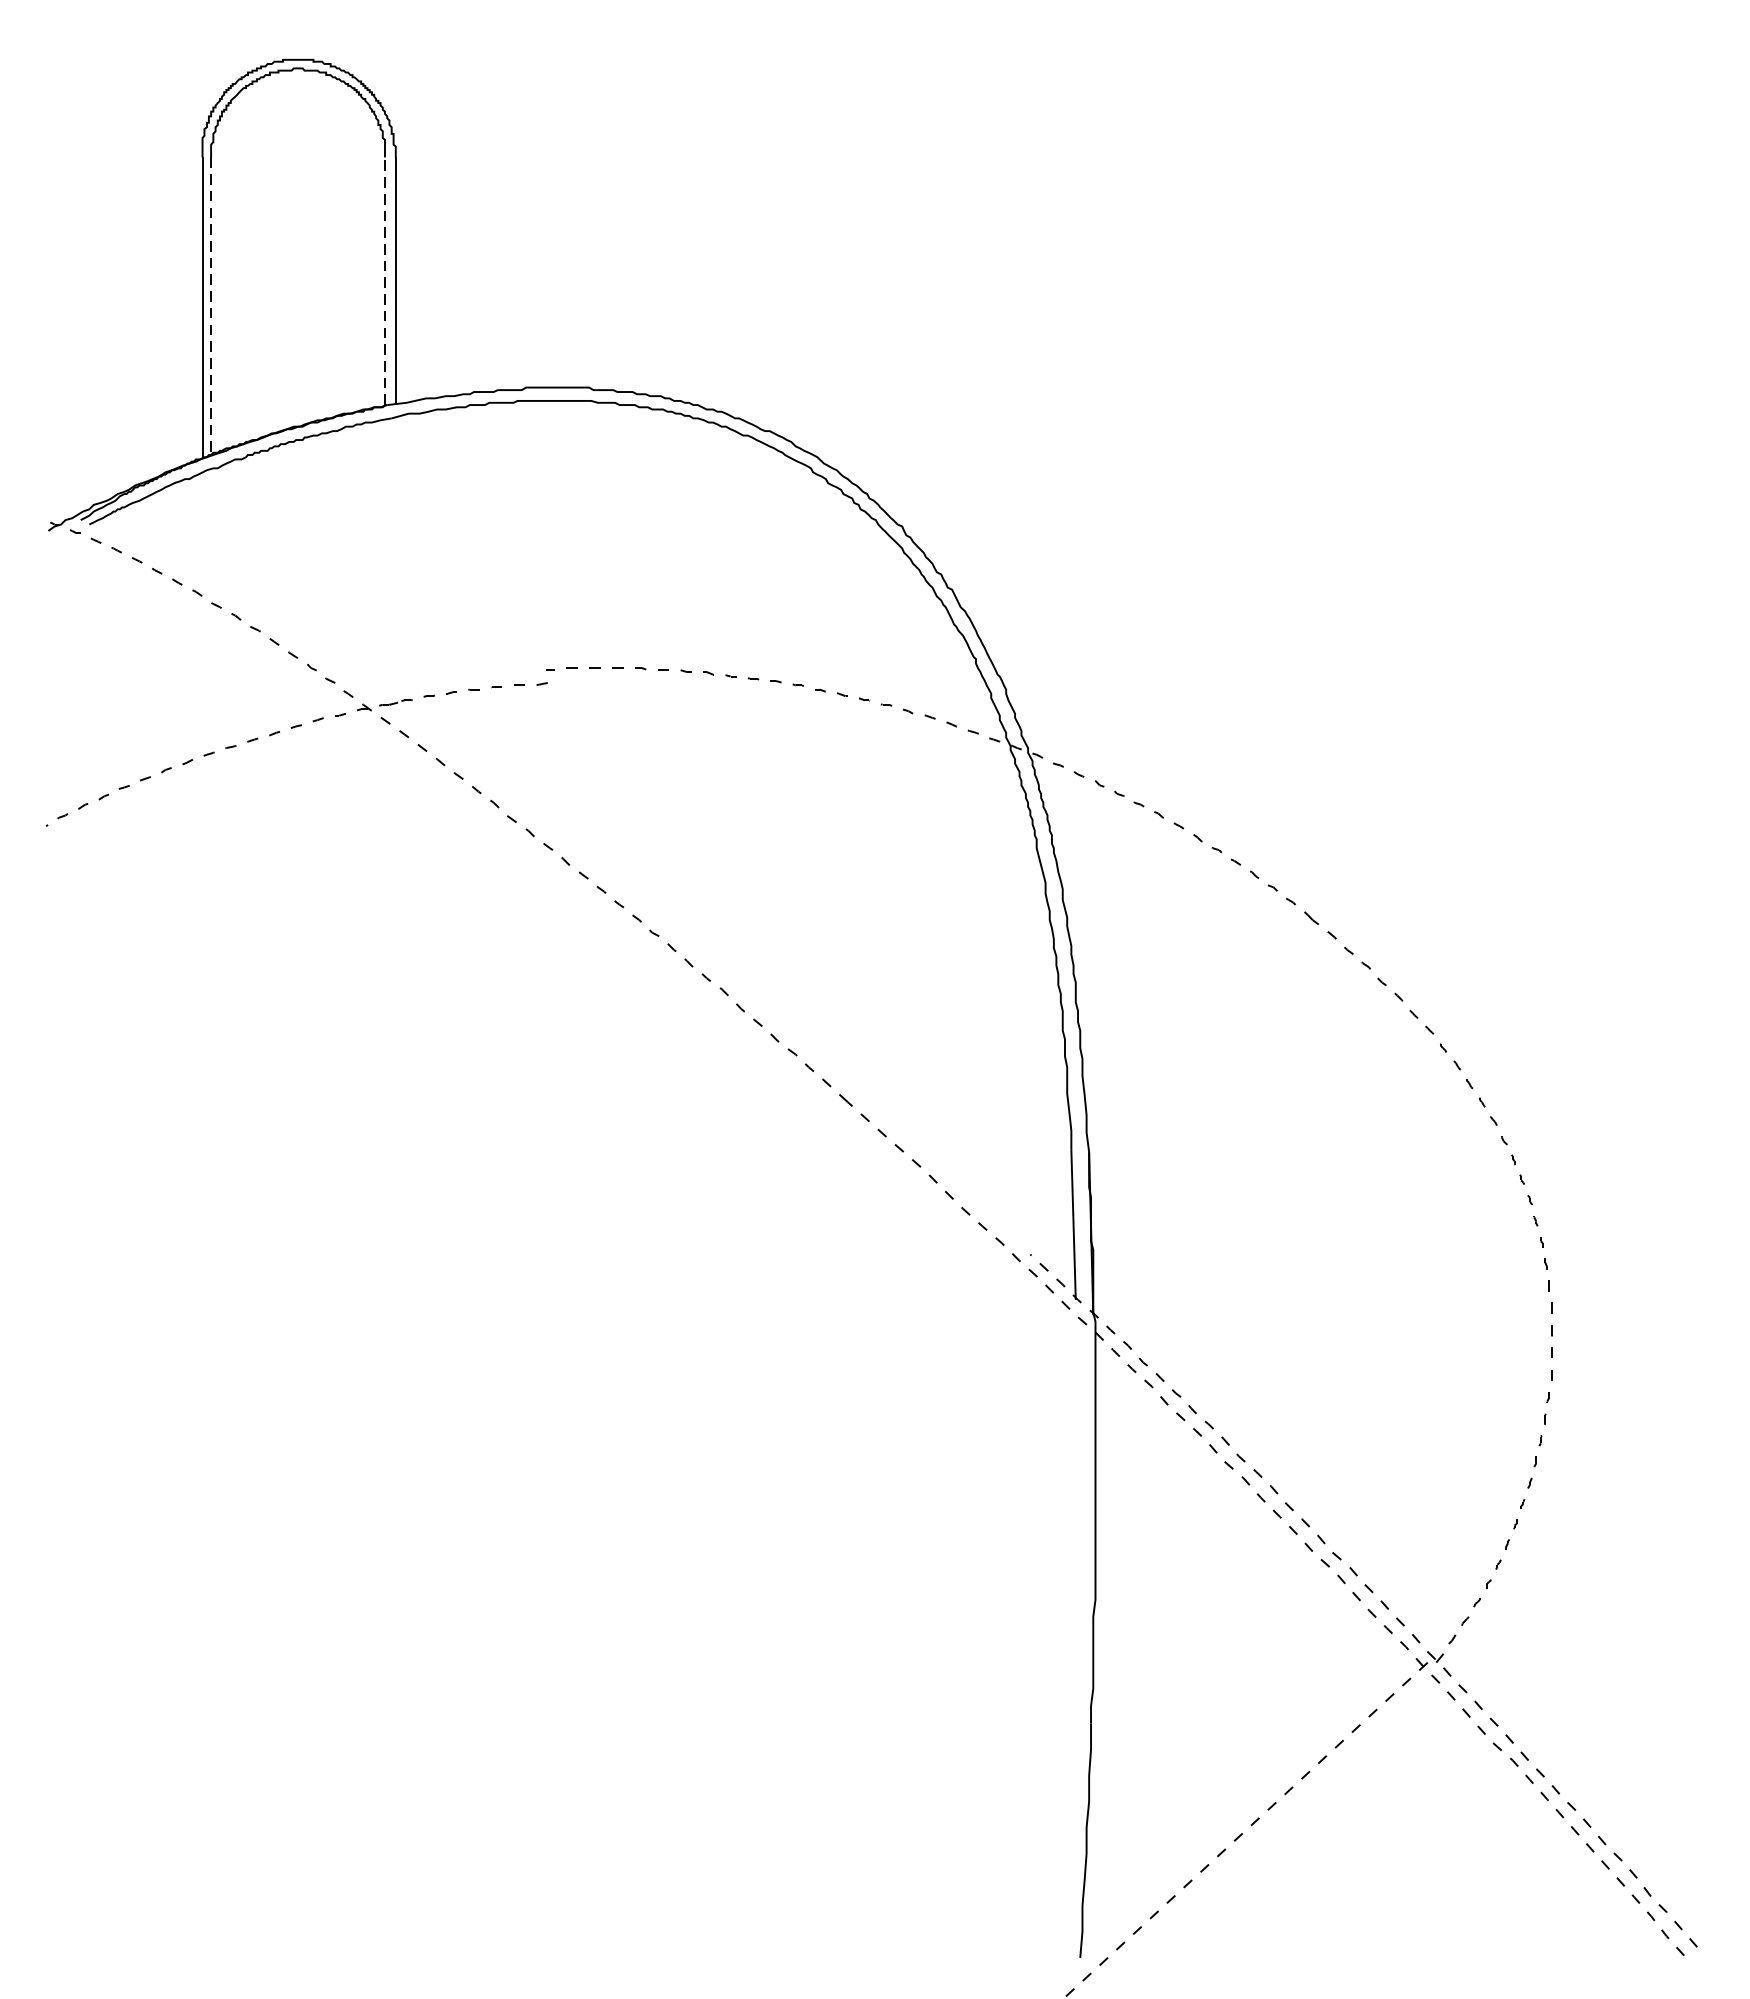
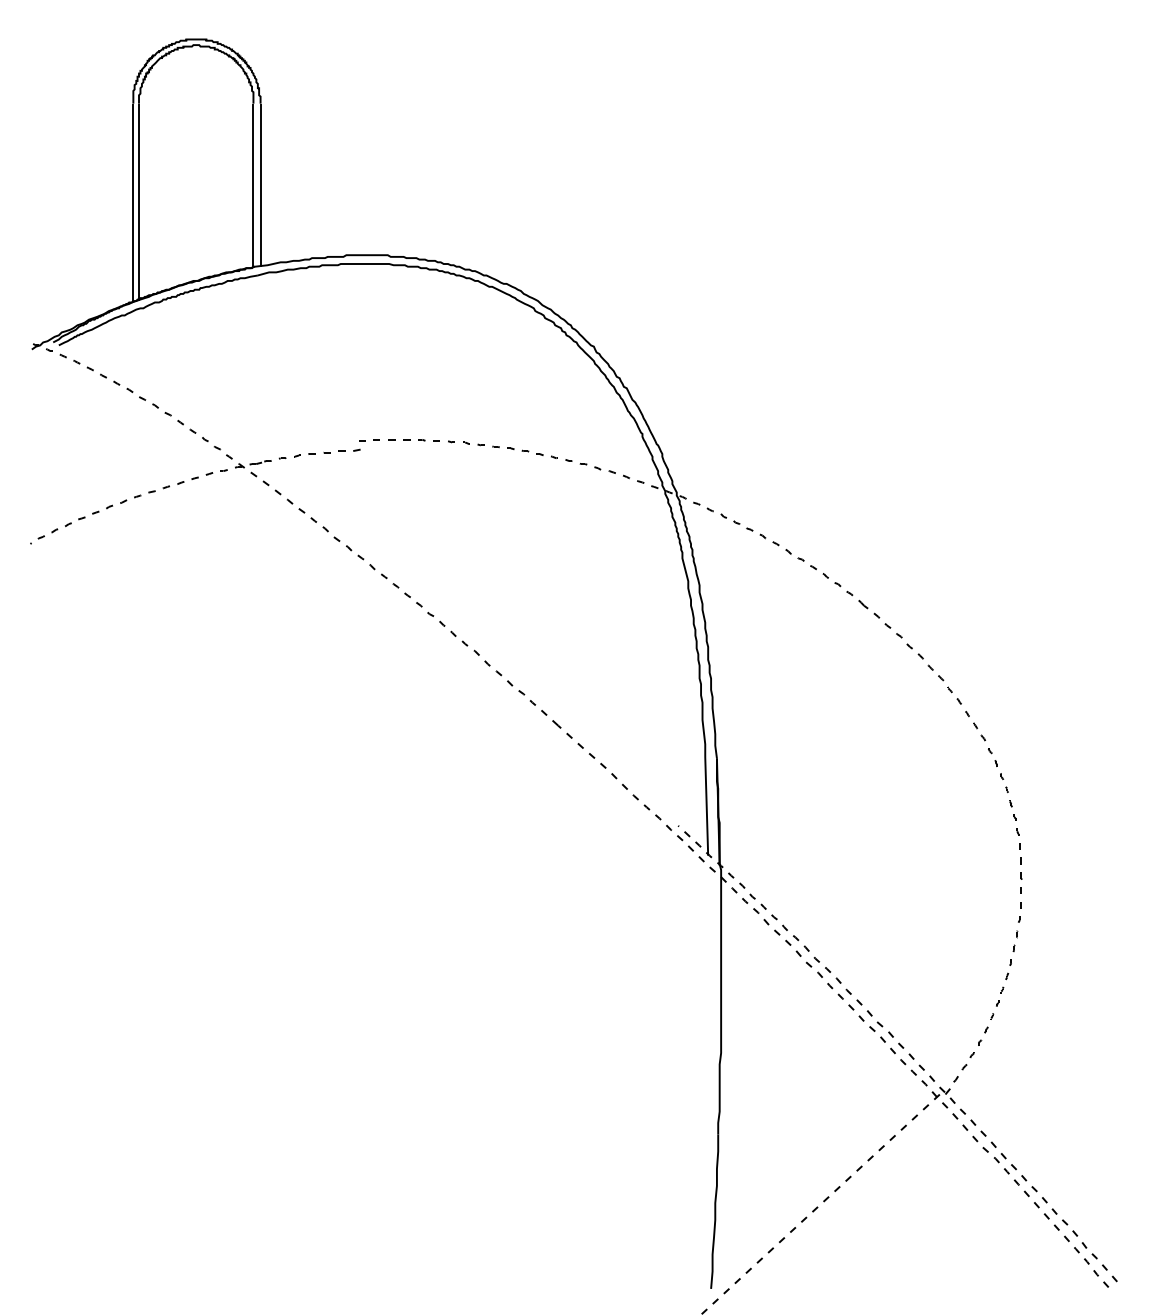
line: (385, 281) -> (253, 185), dashed -> solid
line: (211, 307) -> (139, 202), dashed -> solid

